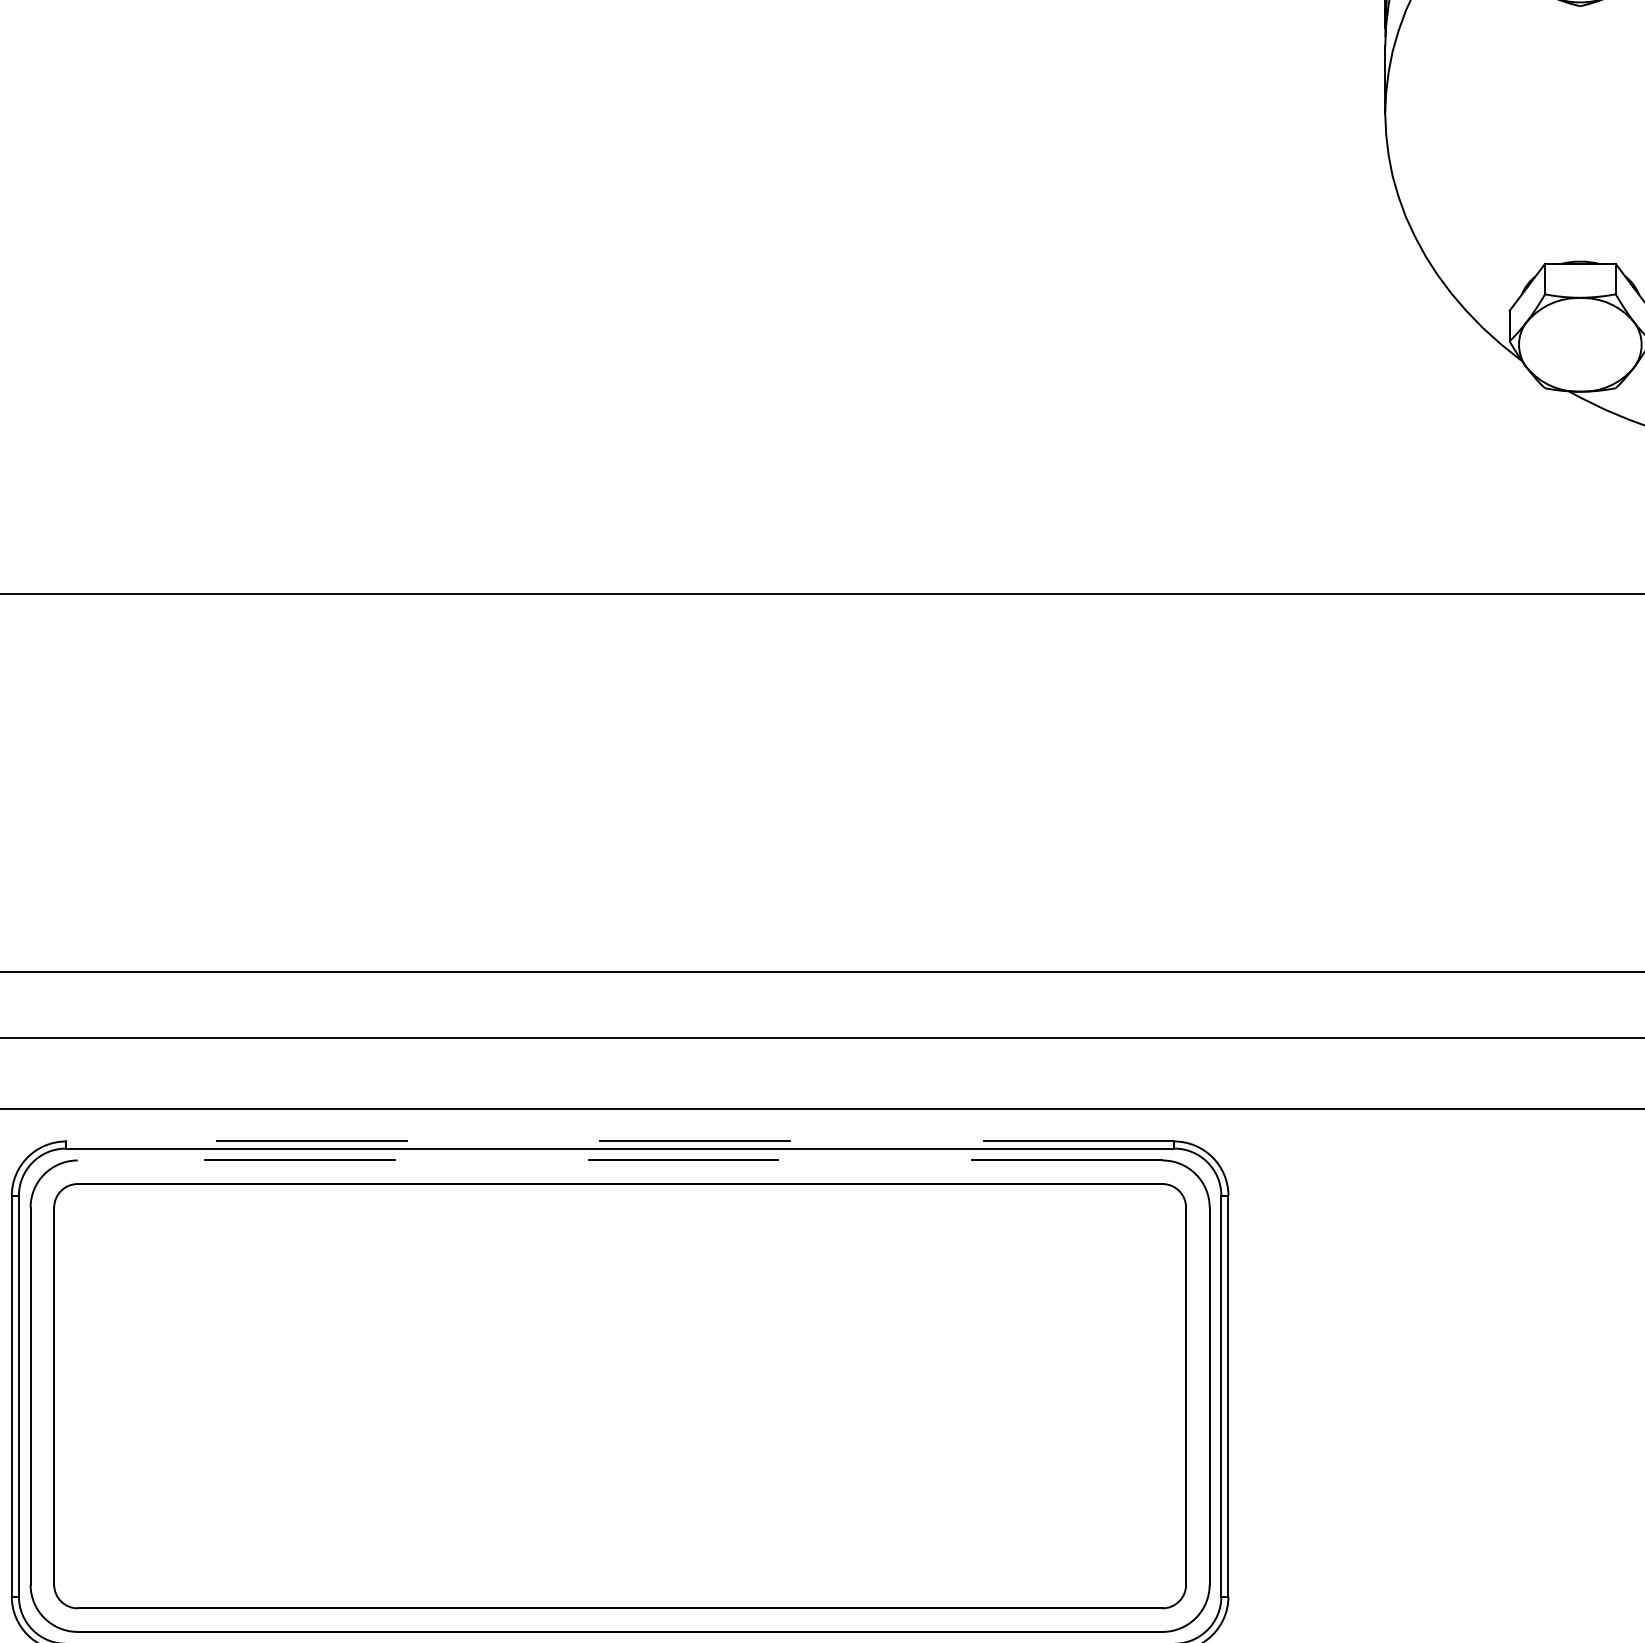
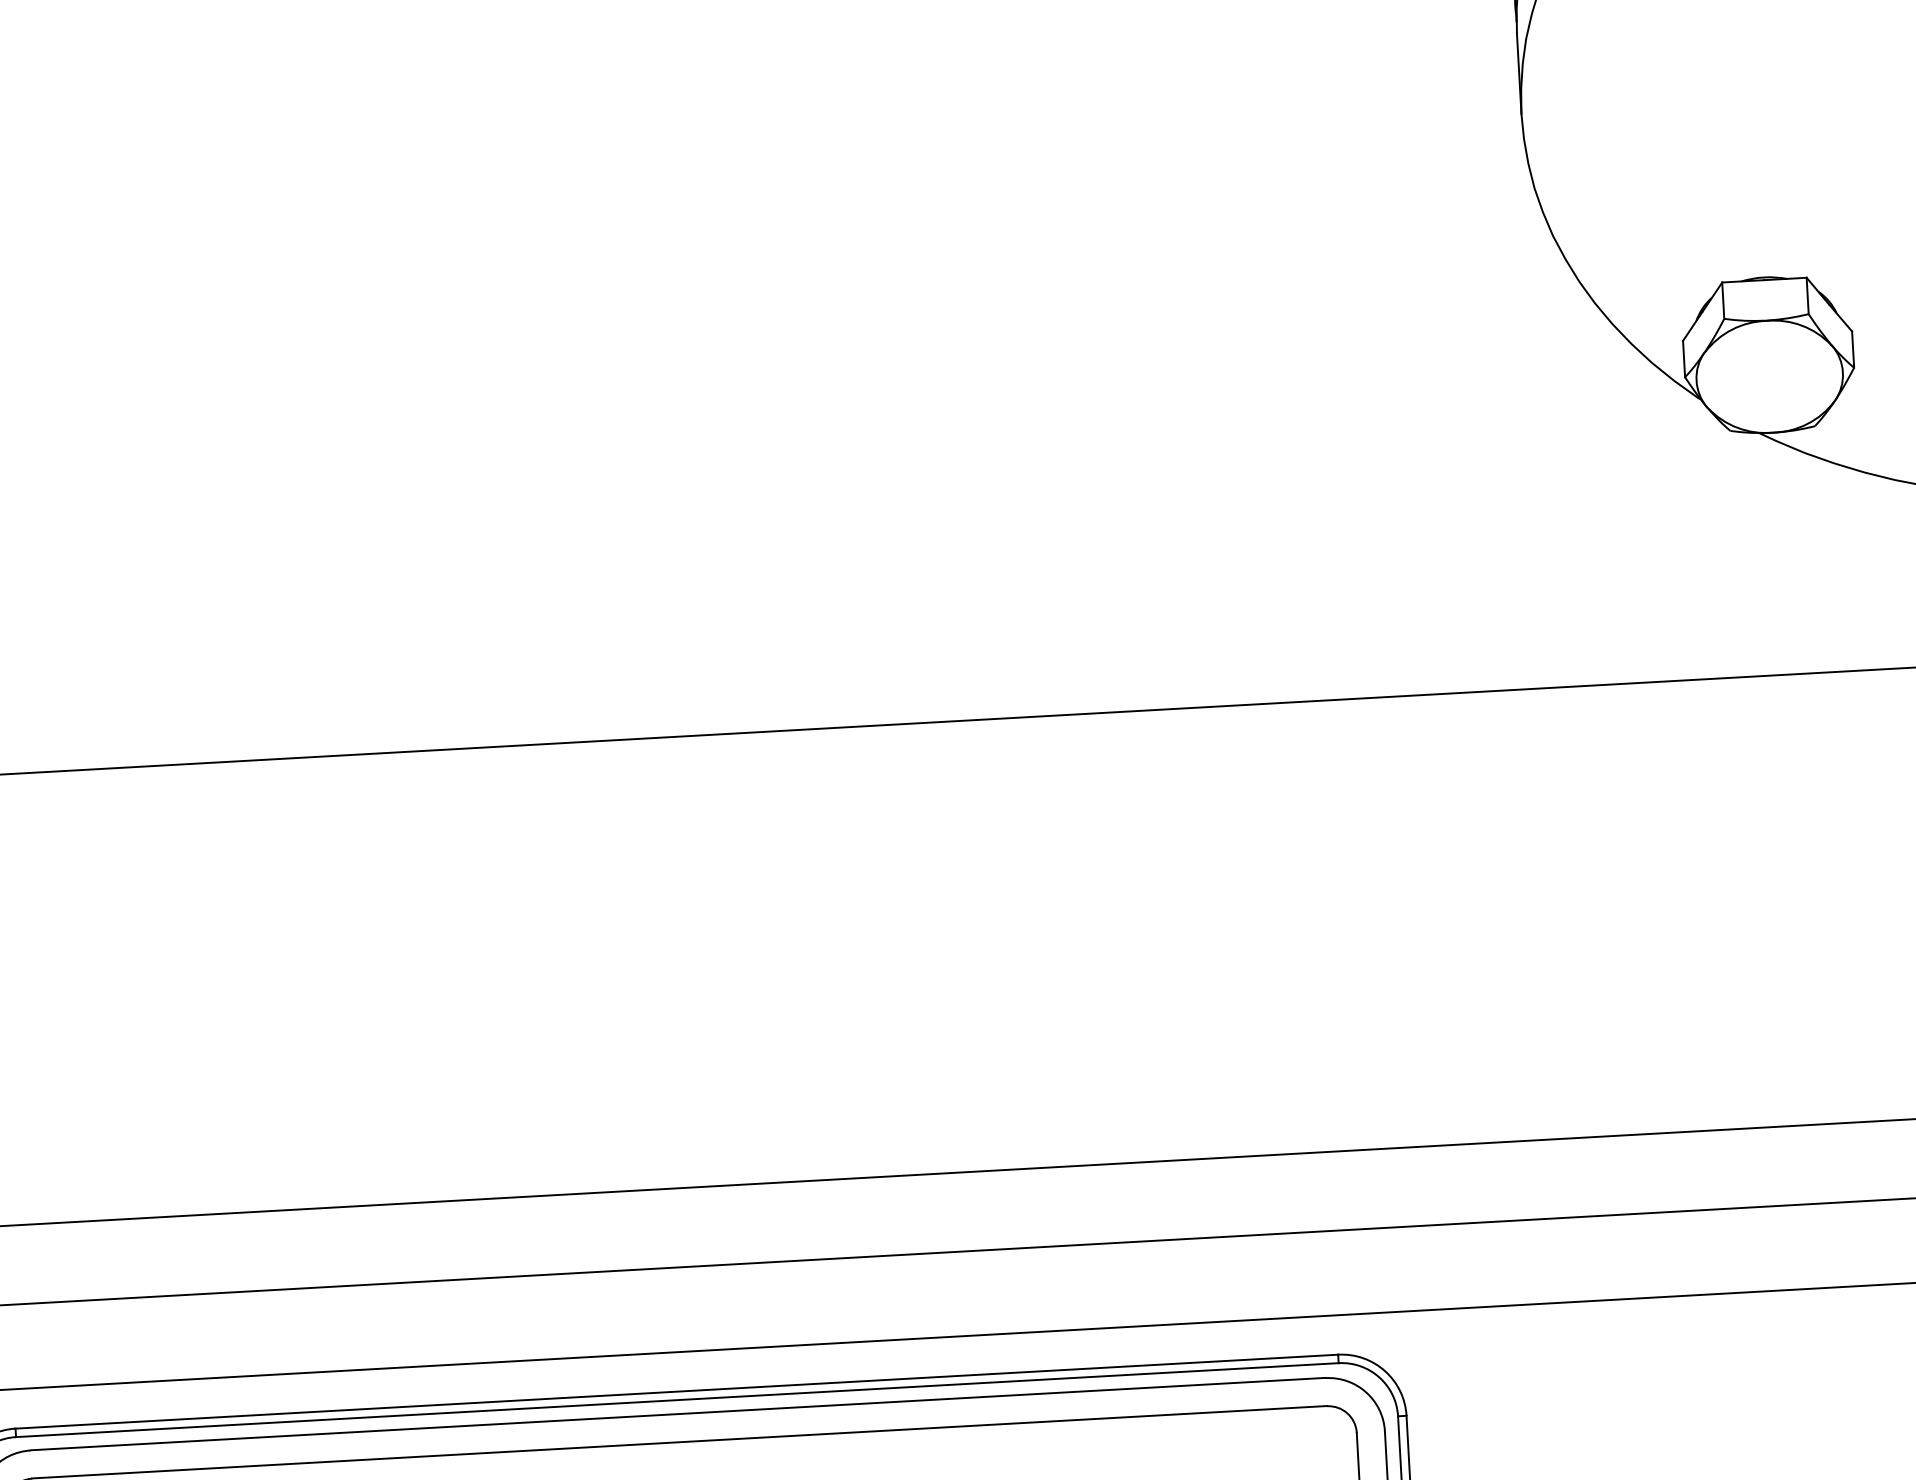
line: (619, 1141) -> (676, 1391), dashed -> solid
line: (619, 1160) -> (677, 1414), dashed -> solid

